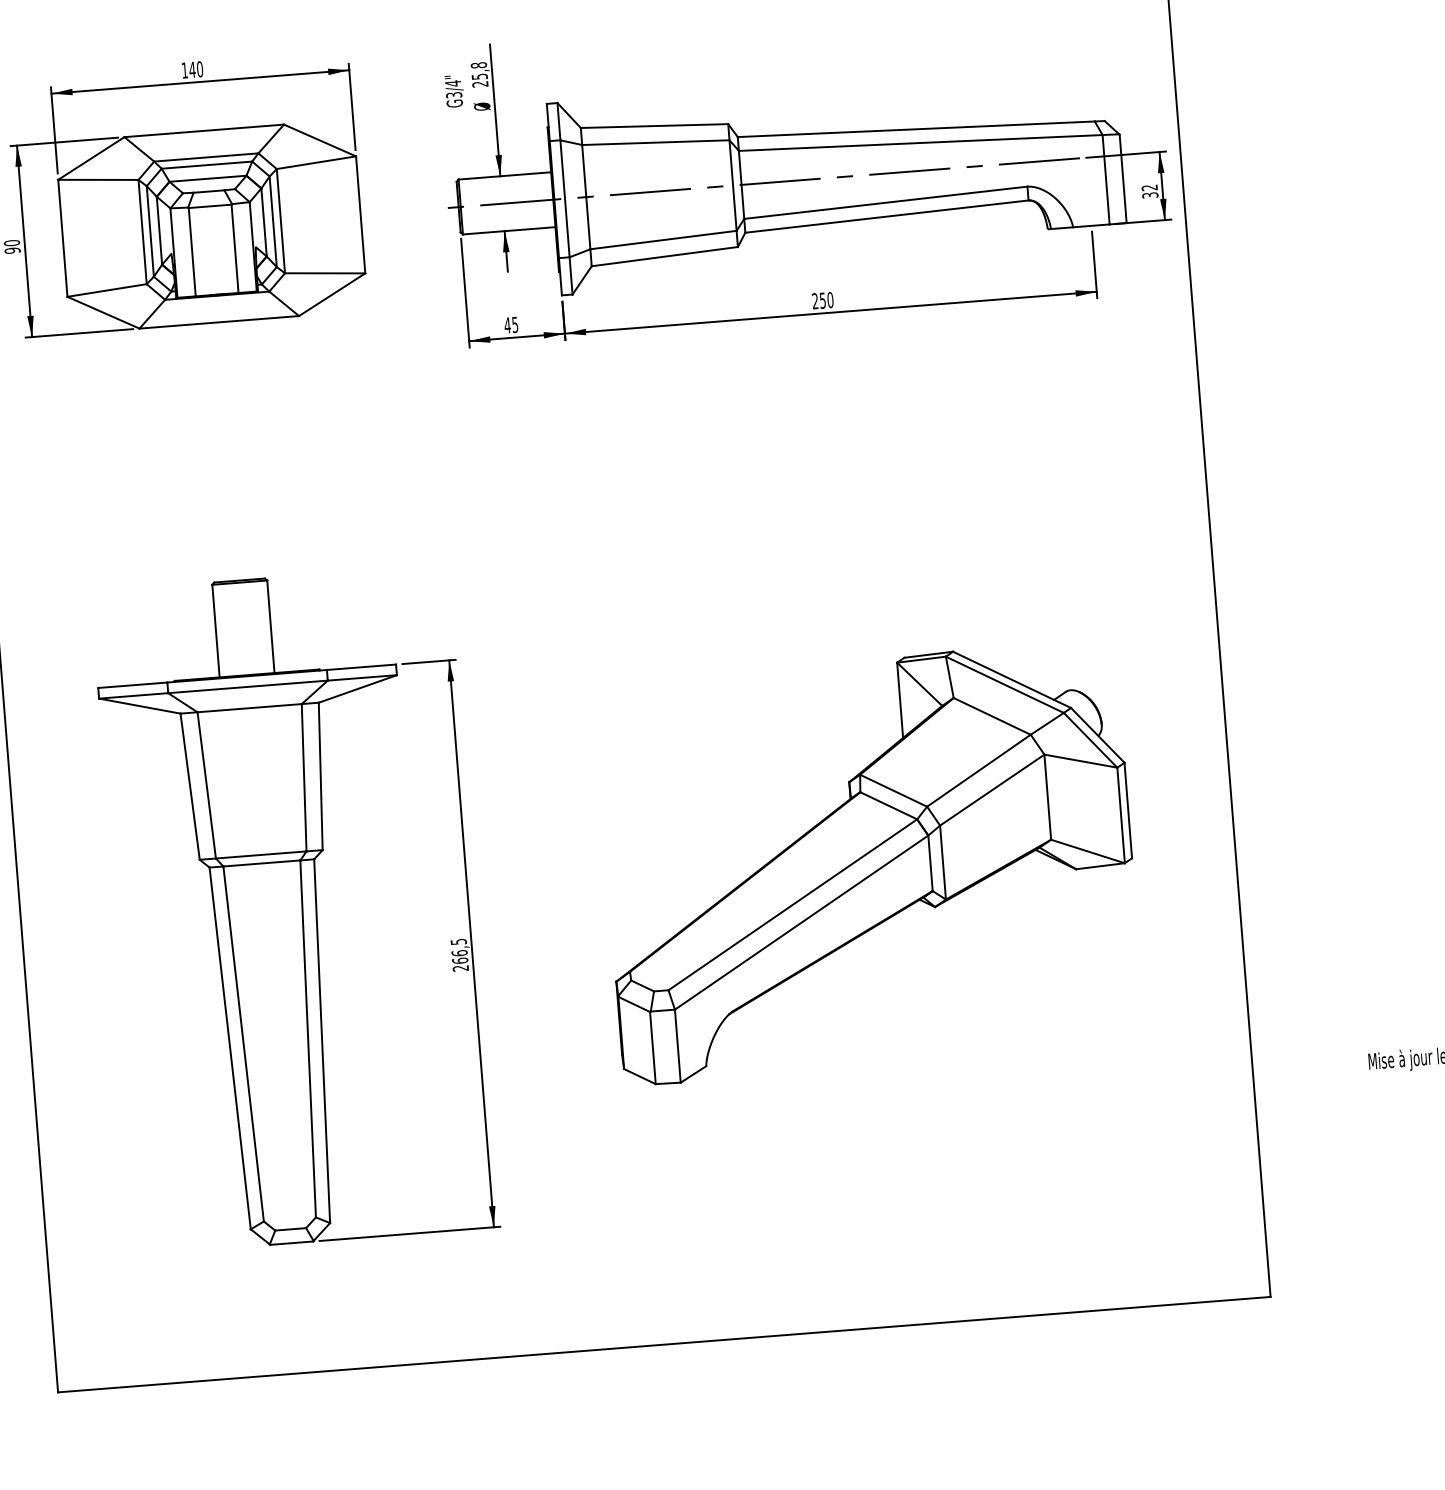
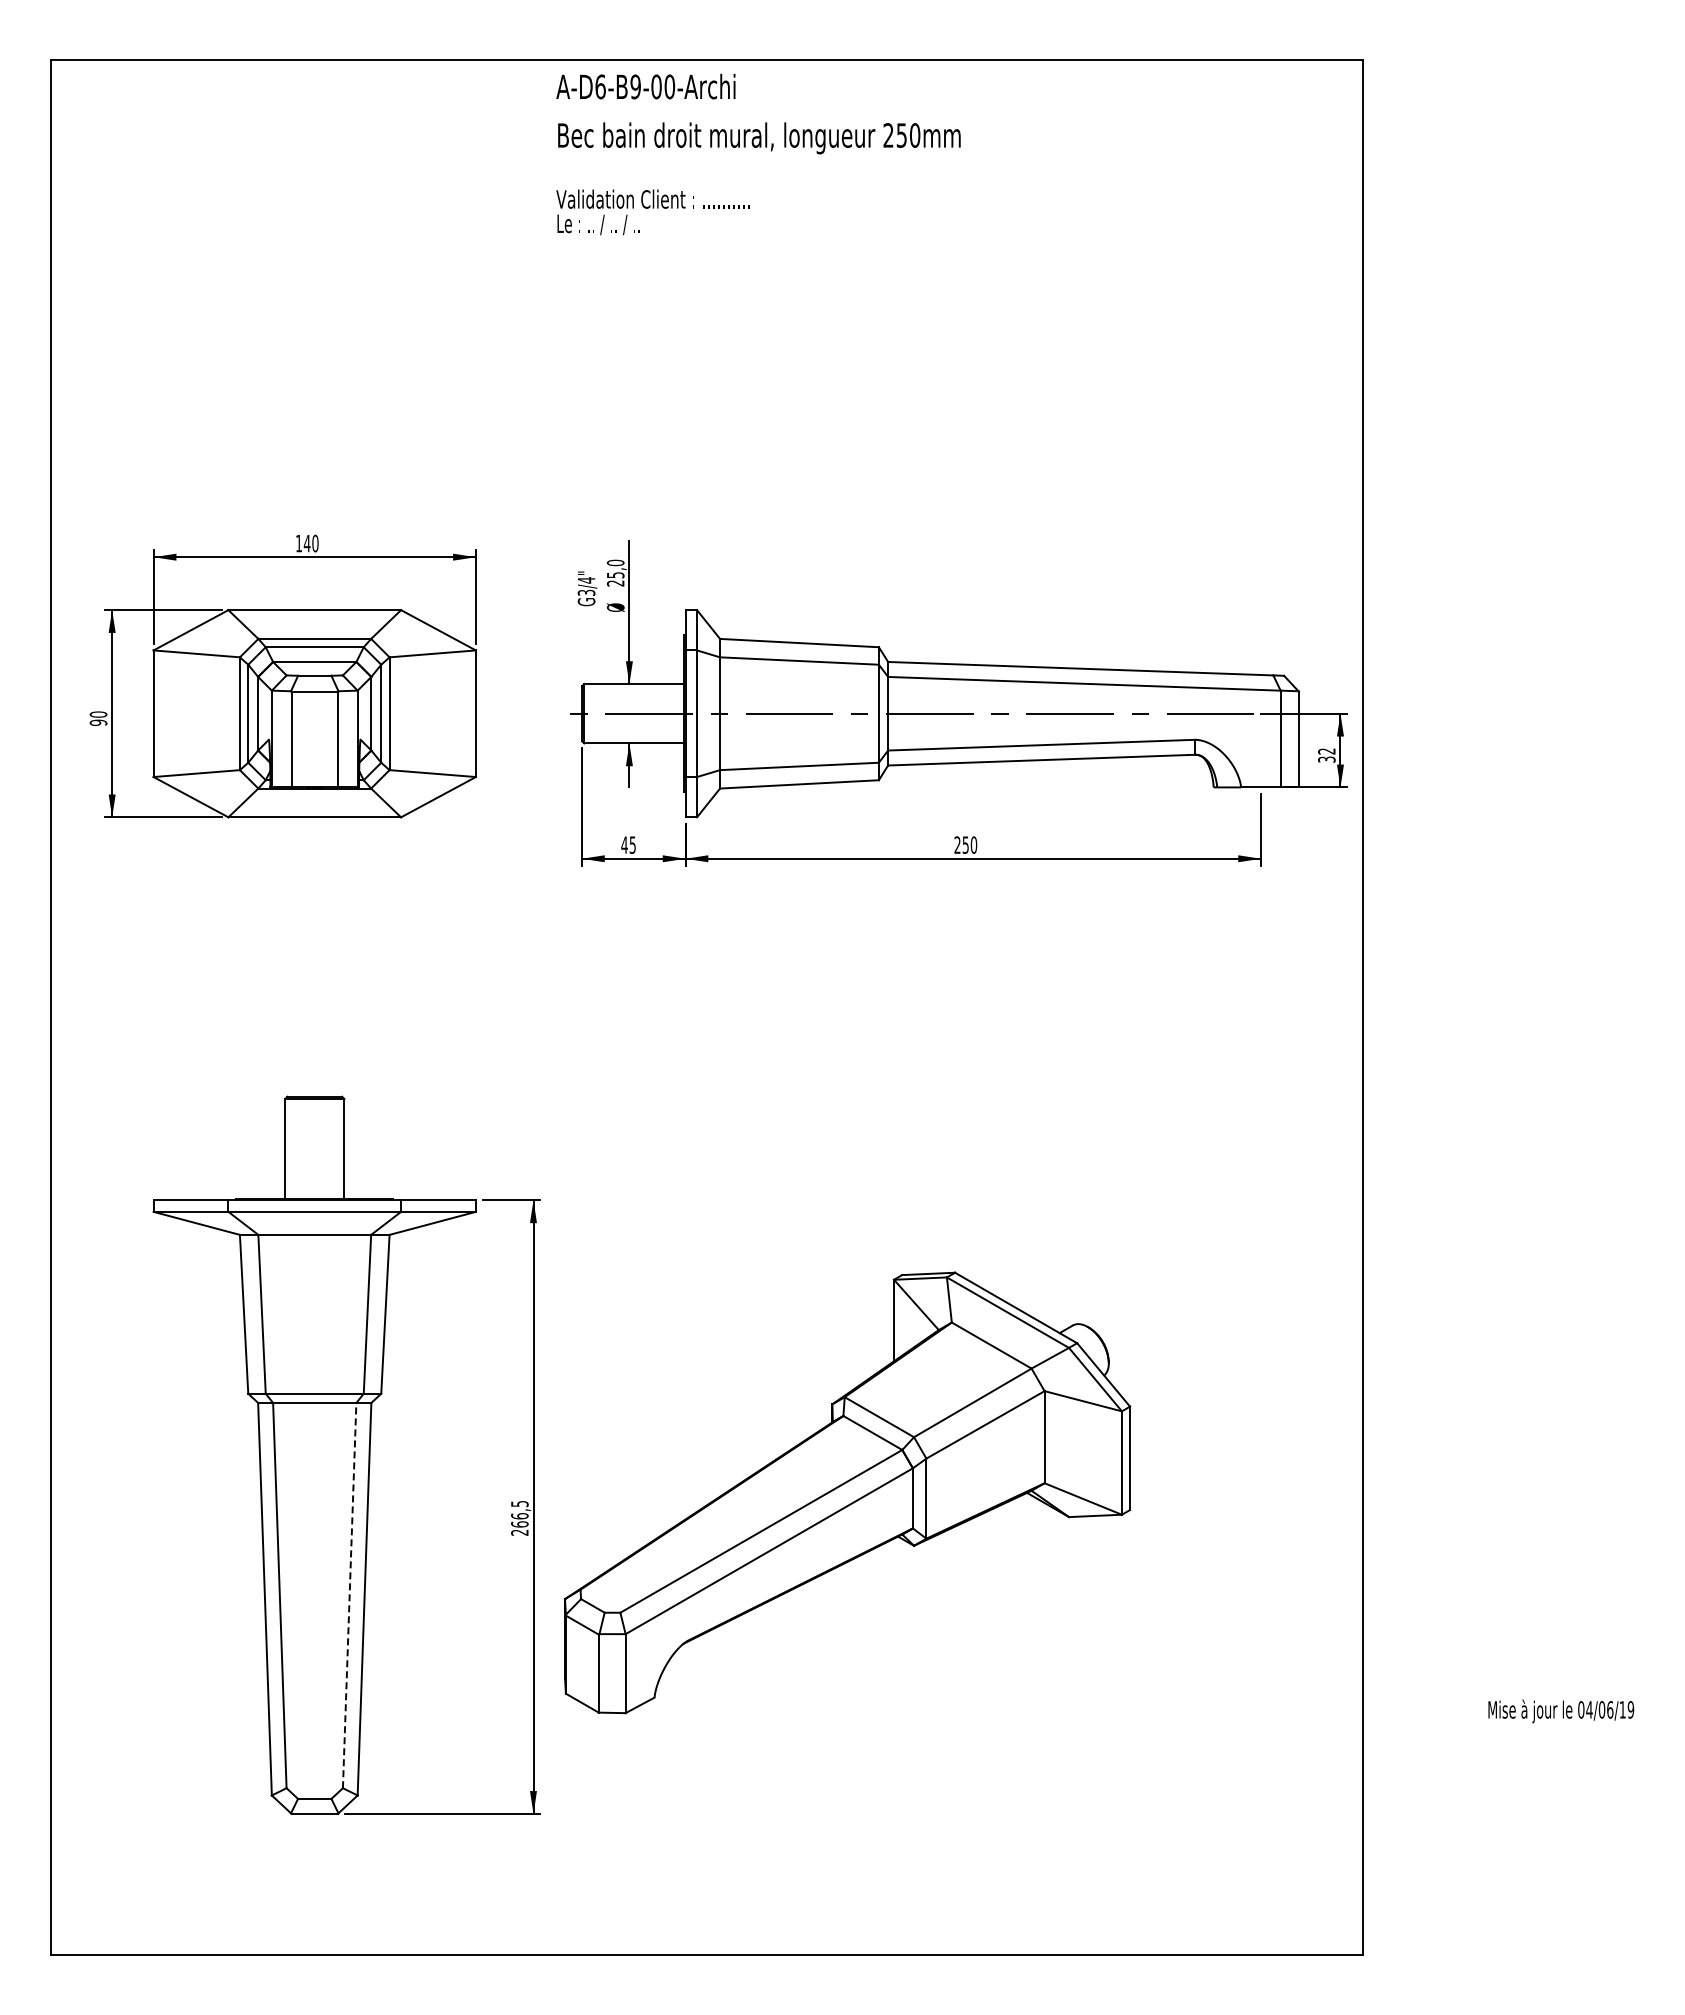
text: (478, 64) -> (615, 562), 25,8 -> 25,0
part: (869, 862) -> (847, 1492), moved
line: (307, 1038) -> (349, 1595), solid -> dashed

